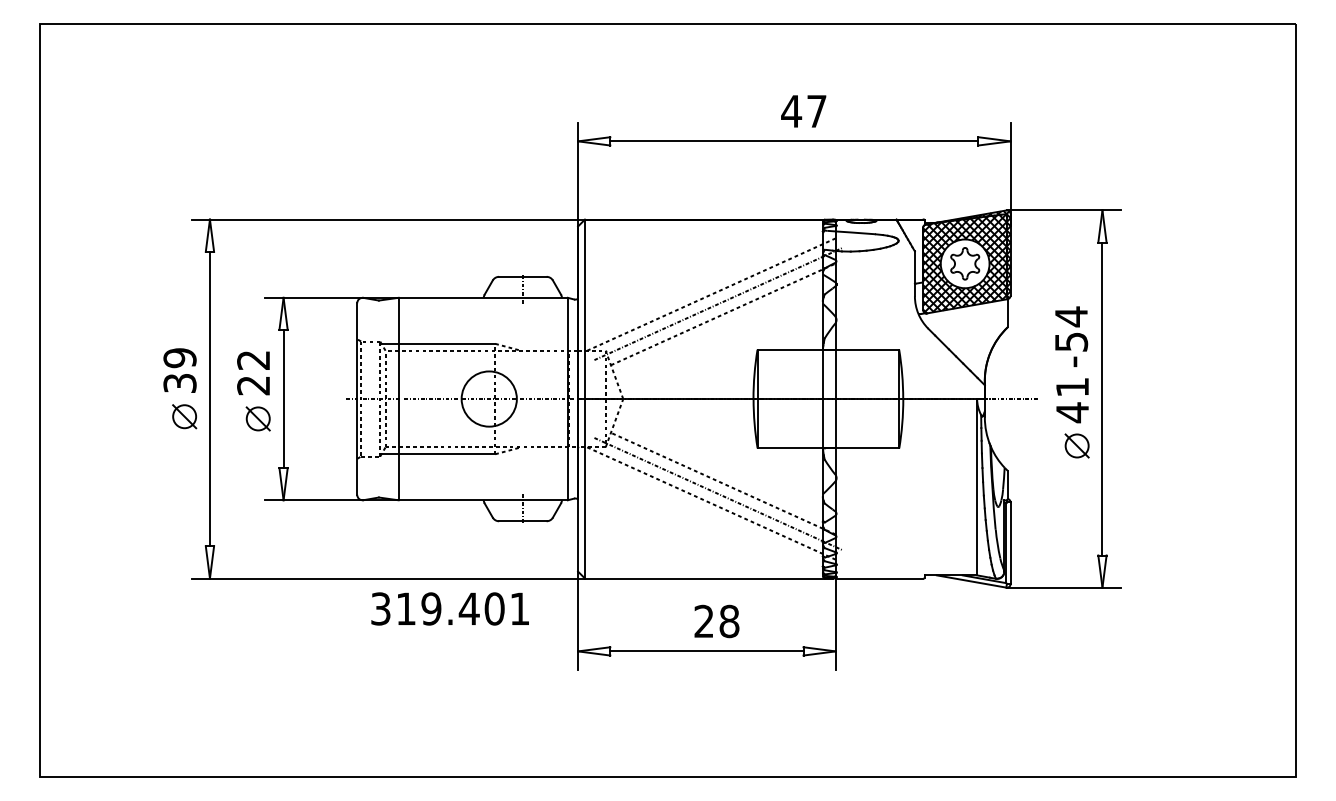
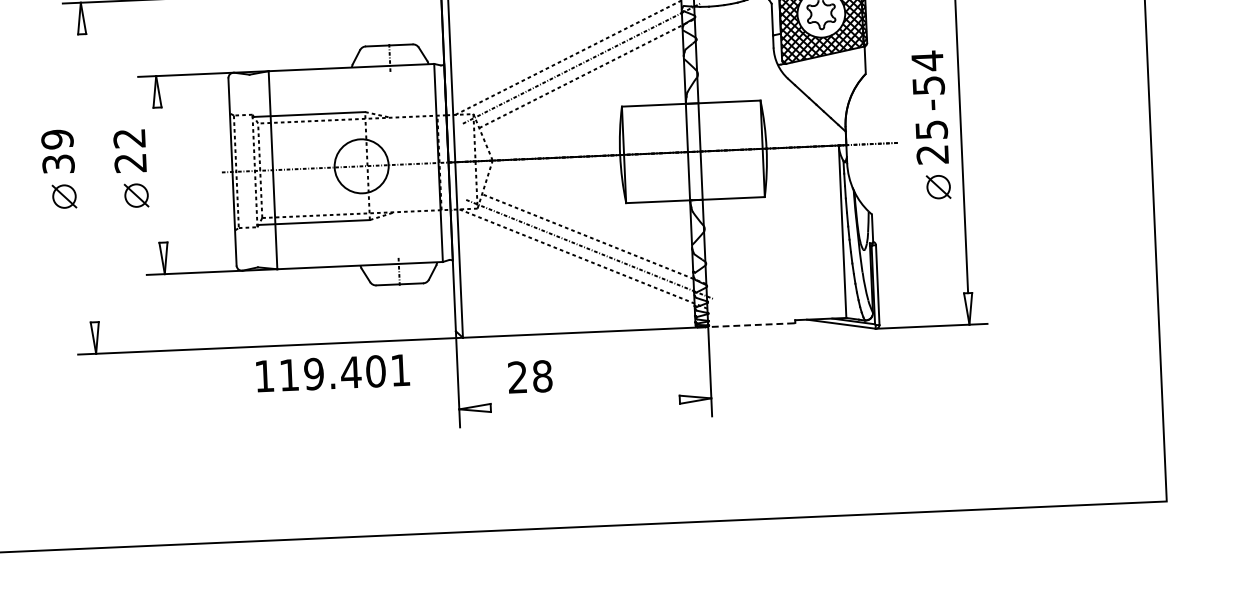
line: (209, 398) -> (88, 177), removed
line: (283, 399) -> (160, 175), removed
text: (1072, 400) -> (932, 142), 41 -> 25
line: (879, 578) -> (751, 325), solid -> dashed
text: (380, 608) -> (264, 375), 319.401 -> 119.401
text: (716, 621) -> (529, 376), moved
line: (706, 651) -> (584, 403), removed

